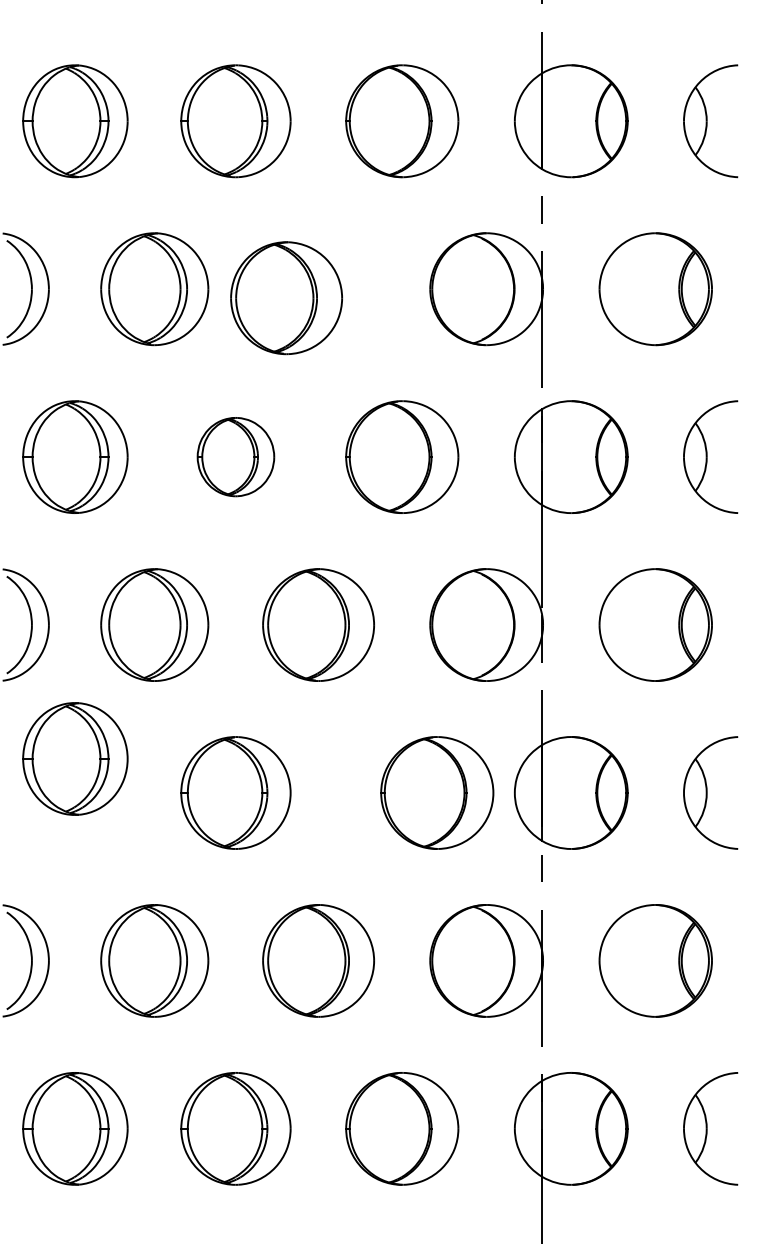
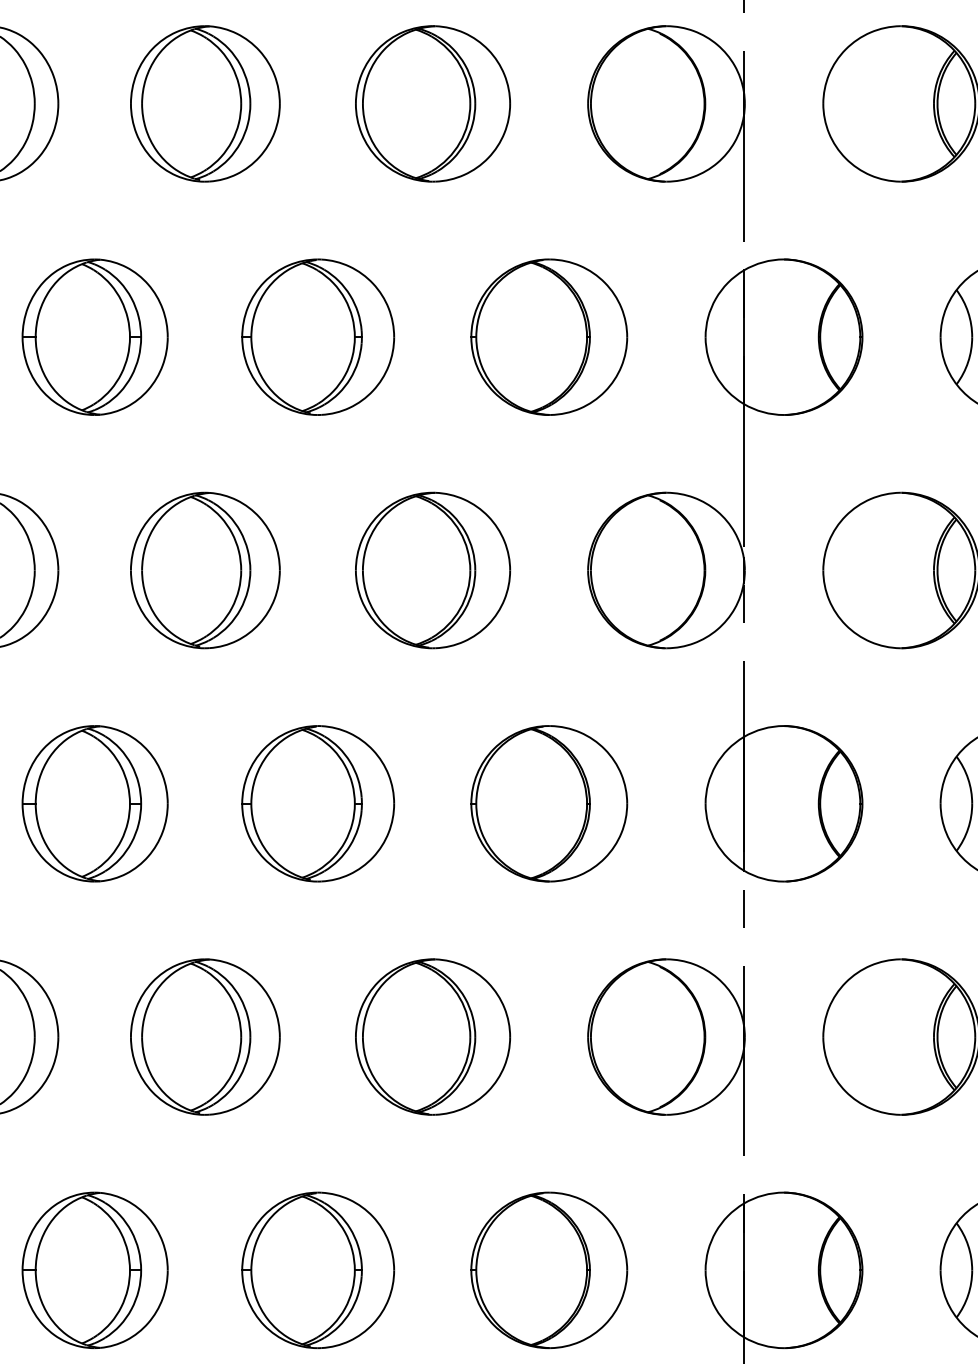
part: (286, 298) -> (432, 104), moved
part: (235, 456) -> (317, 336), size x1.43
part: (75, 758) -> (95, 803), moved
part: (437, 792) -> (549, 803), moved

